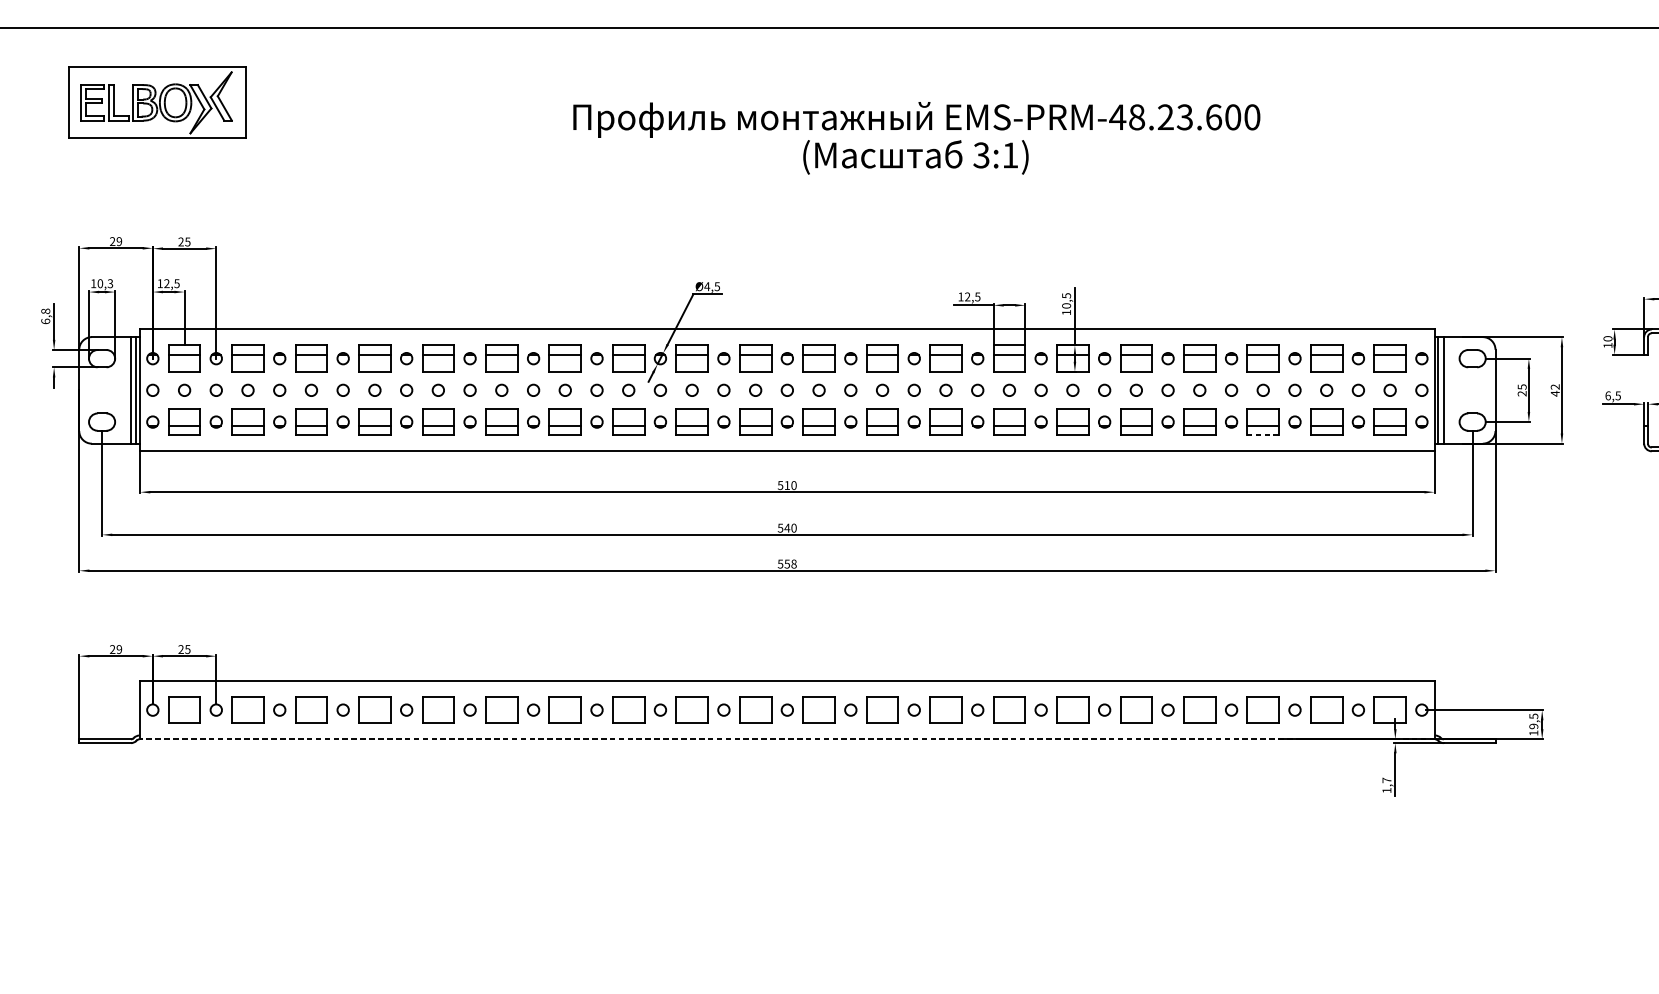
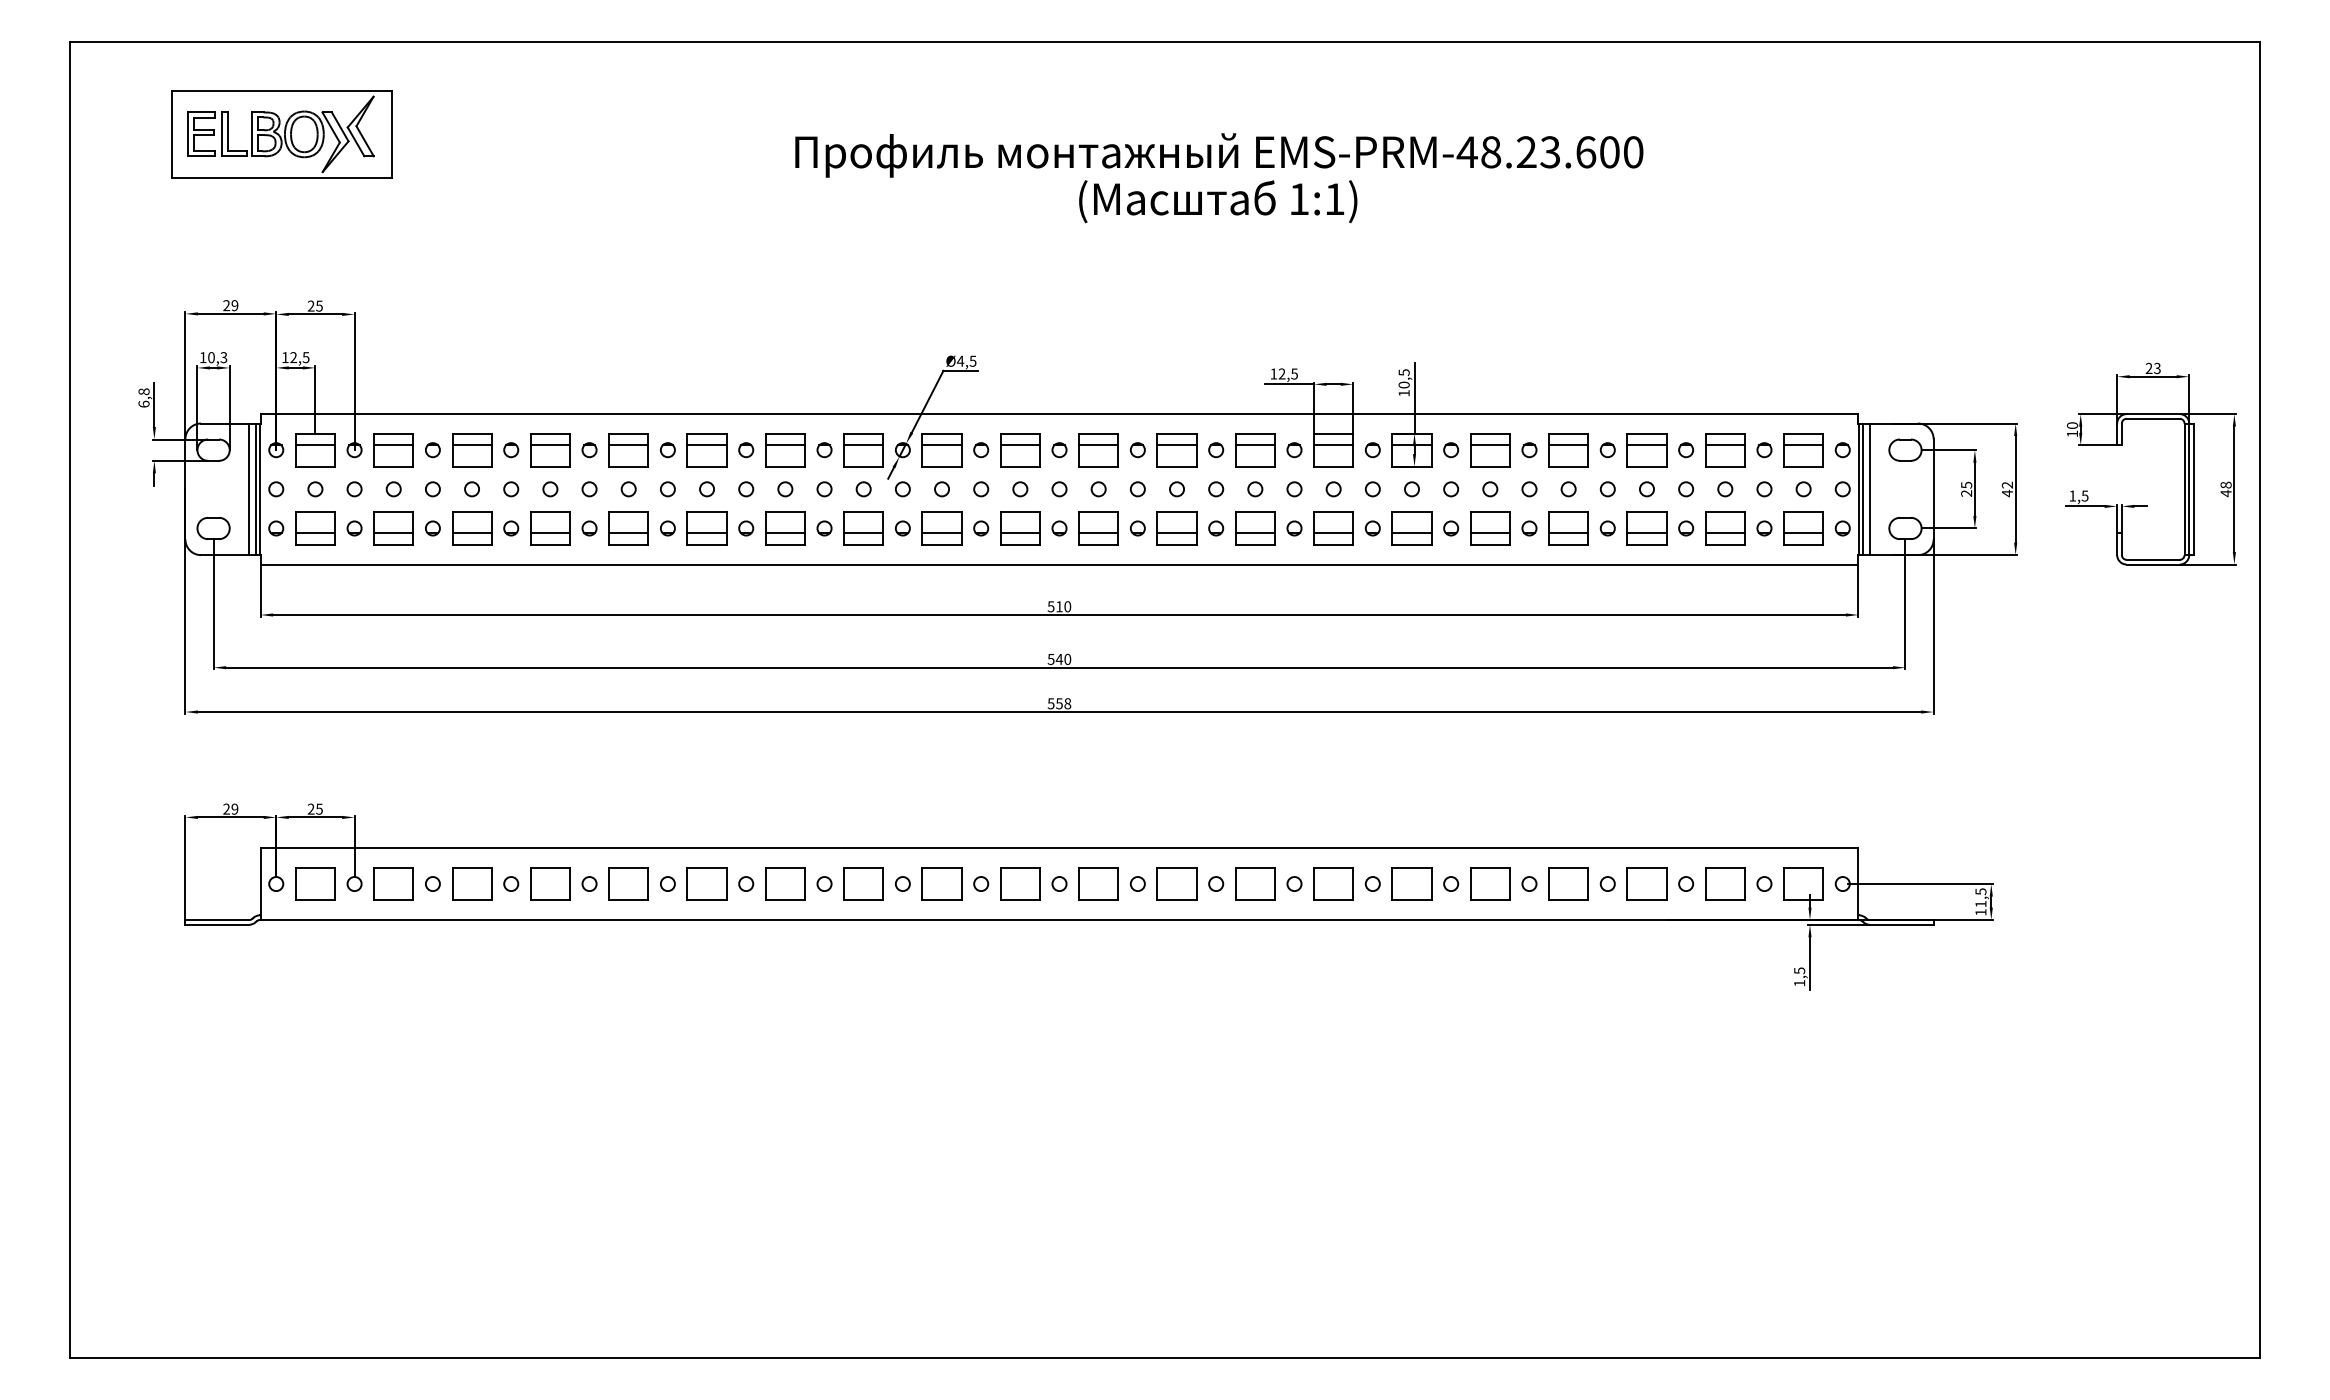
text: (980, 155) -> (1298, 199), 3:1) -> 1:1)
text: (1607, 395) -> (2072, 495), 6,5 -> 1,5
line: (1262, 435) -> (1646, 544), dashed -> solid
text: (1533, 725) -> (1980, 903), 19,5 -> 11,5
line: (787, 739) -> (1059, 920), dashed -> solid
text: (1386, 780) -> (1799, 970), 1,7 -> 1,5

